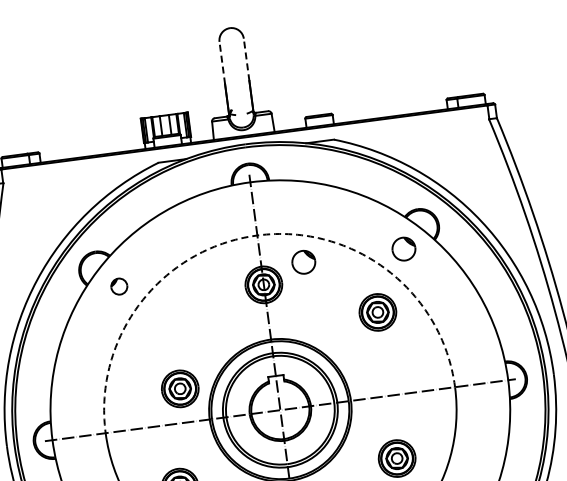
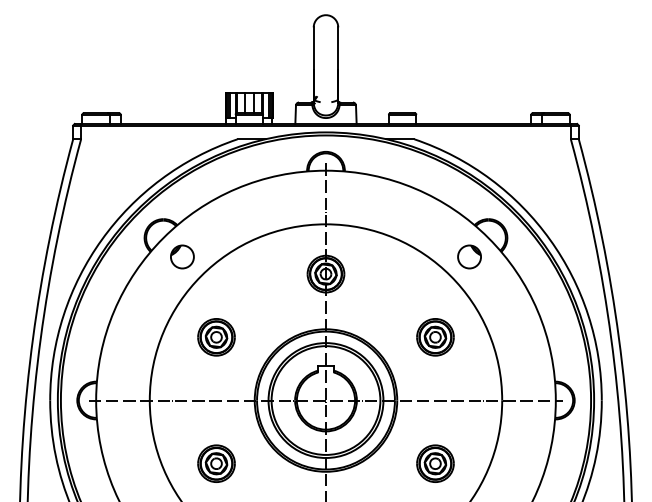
line: (246, 59) -> (338, 48), dashed -> solid
line: (222, 62) -> (313, 48), dashed -> solid
arc: (256, 235) -> (325, 224), dashed -> solid
part: (303, 261) -> (368, 256), removed
part: (119, 286) -> (182, 256), size x1.43
part: (377, 312) -> (435, 337), moved
part: (180, 389) -> (216, 337), moved

